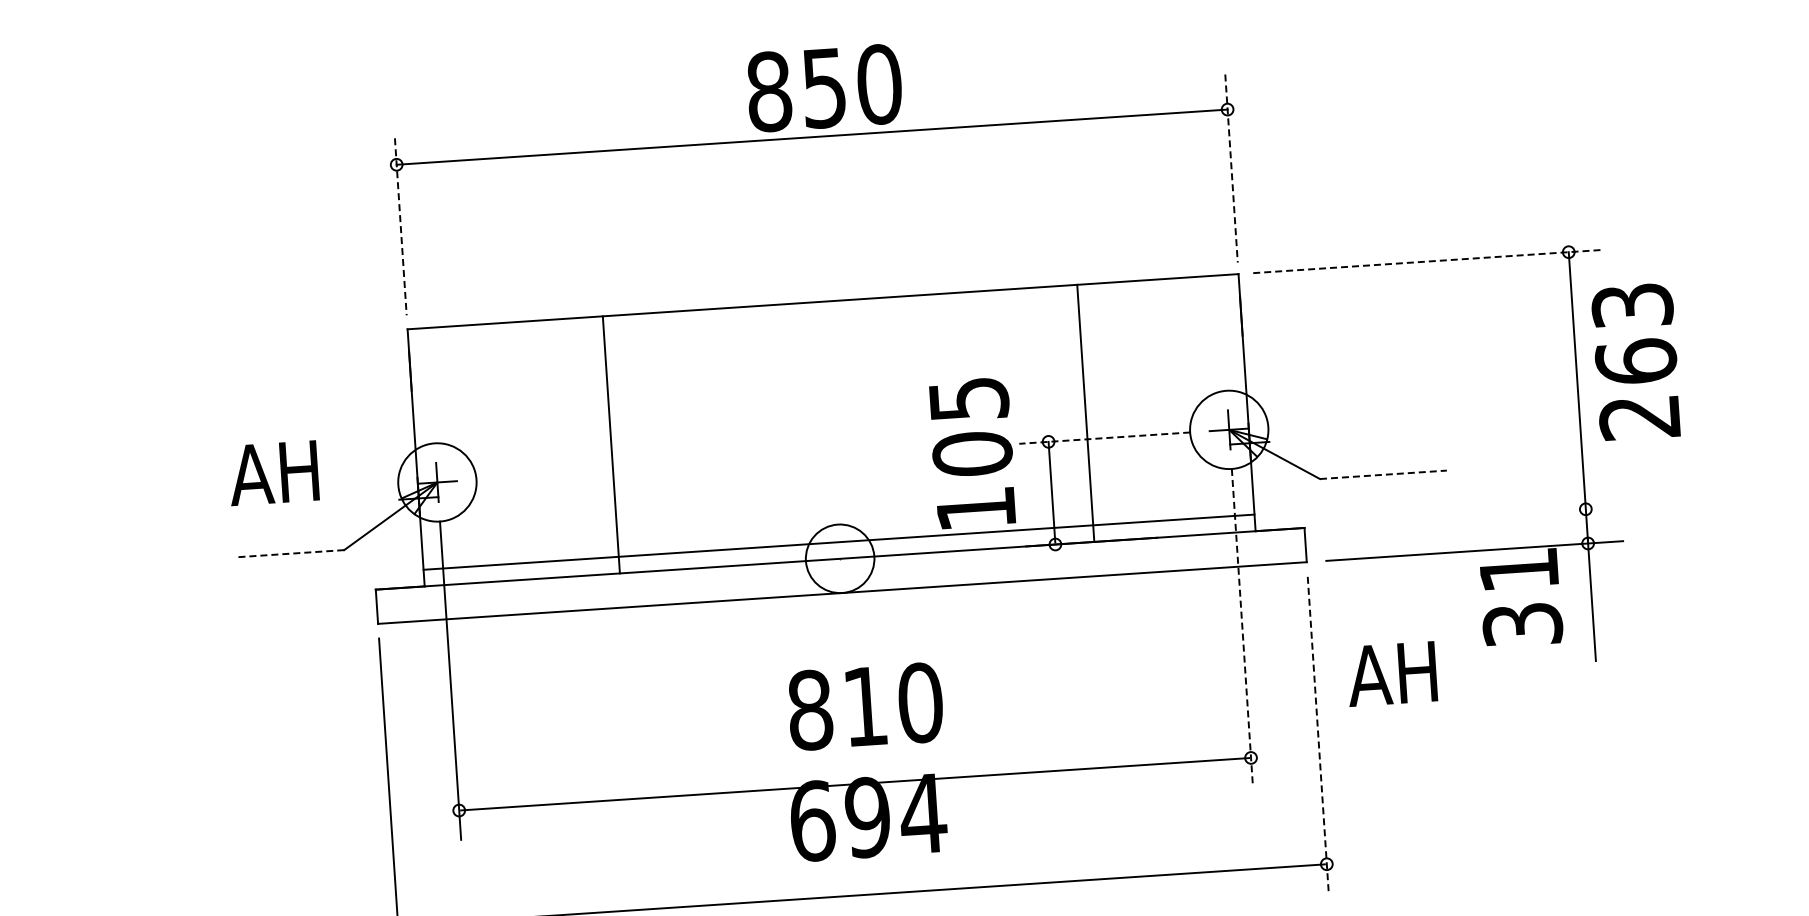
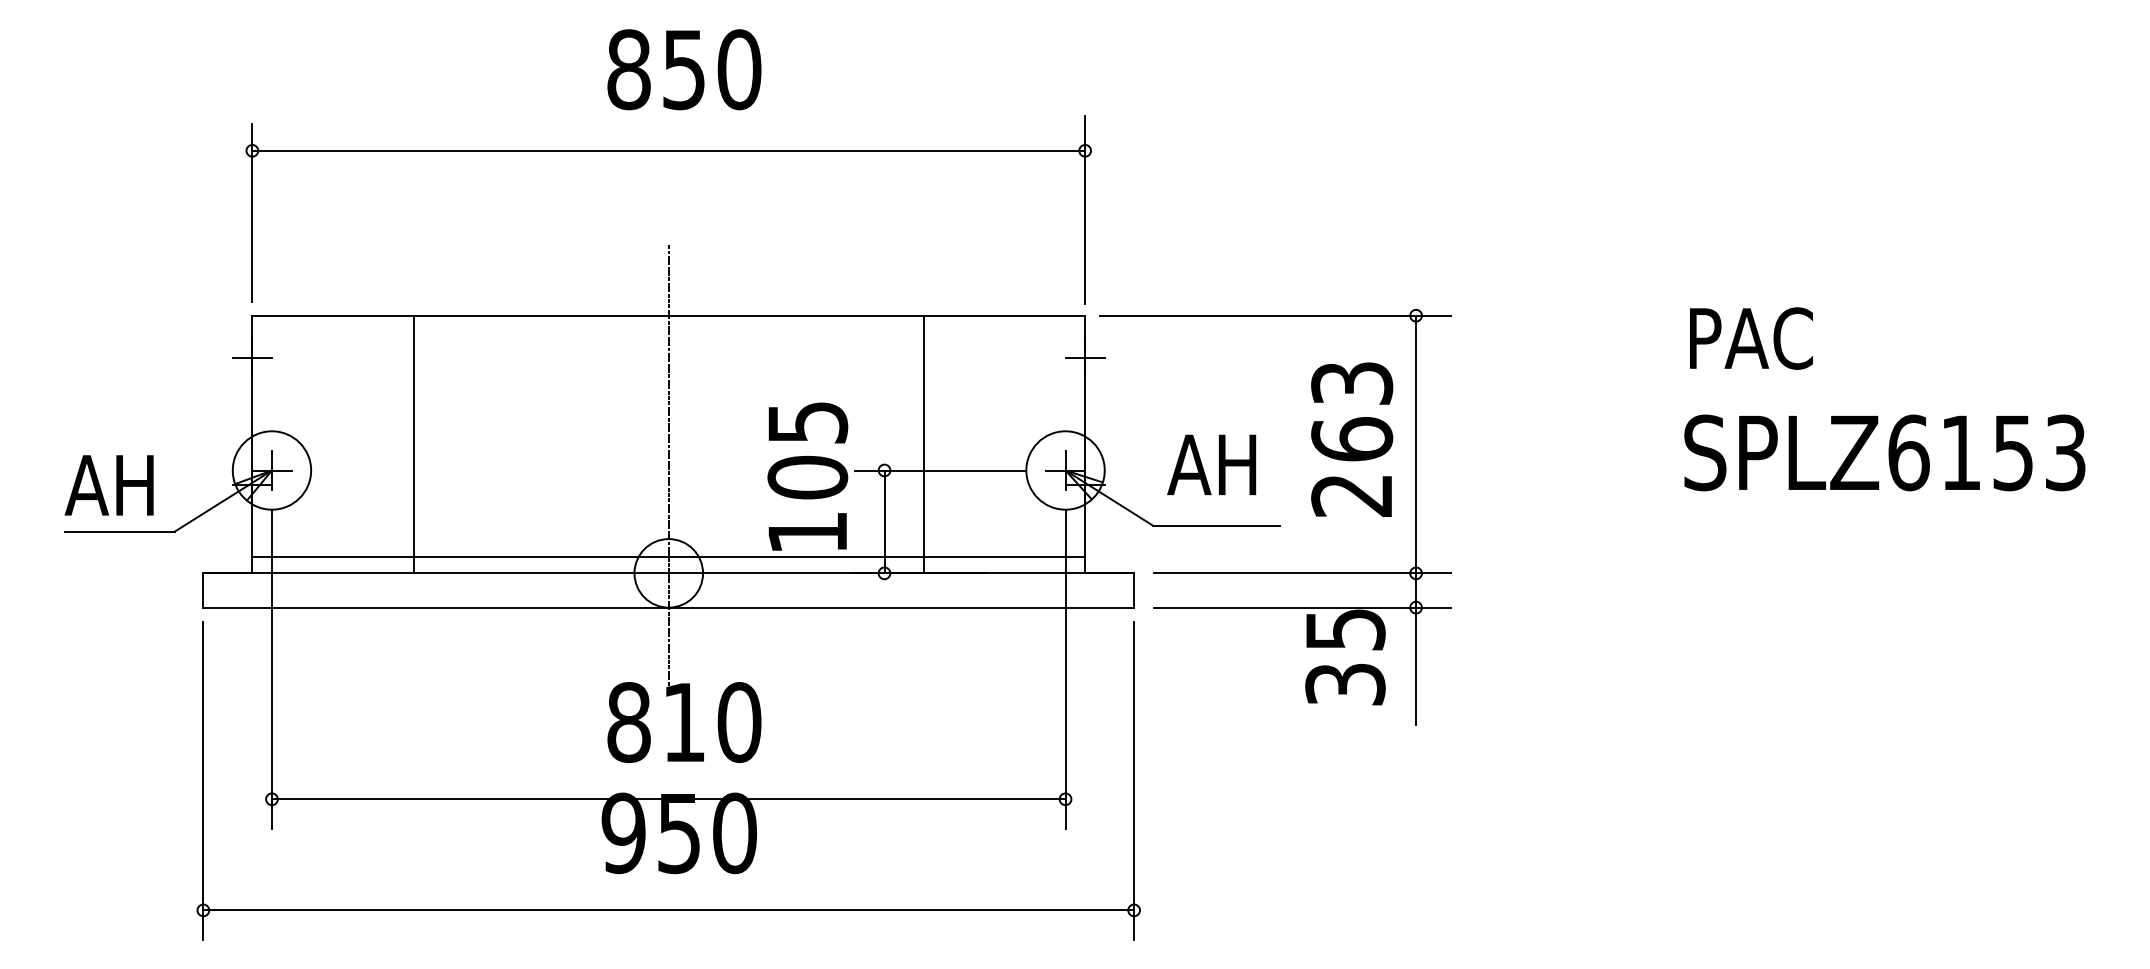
text: (824, 87) -> (684, 69), moved
line: (1231, 169) -> (1085, 210), dashed -> solid
line: (400, 226) -> (252, 212), dashed -> solid
line: (1428, 261) -> (1275, 315), dashed -> solid
line: (1240, 315) -> (1084, 357), added
text: (1636, 361) -> (1352, 439), moved
line: (409, 371) -> (251, 357), added
line: (1104, 438) -> (940, 470), dashed -> solid
line: (611, 444) -> (414, 444), moved
line: (832, 451) -> (668, 465), added
text: (272, 473) -> (108, 485), moved
line: (1383, 474) -> (1216, 525), dashed -> solid
line: (1472, 516) -> (1302, 573), added
line: (289, 553) -> (119, 531), dashed -> solid
text: (1519, 569) -> (1345, 629), 31 -> 35
line: (1242, 628) -> (1065, 669), dashed -> solid
text: (1391, 673) -> (1211, 464), moved
line: (1318, 735) -> (1134, 781), dashed -> solid
text: (868, 817) -> (679, 833), 694 -> 950

